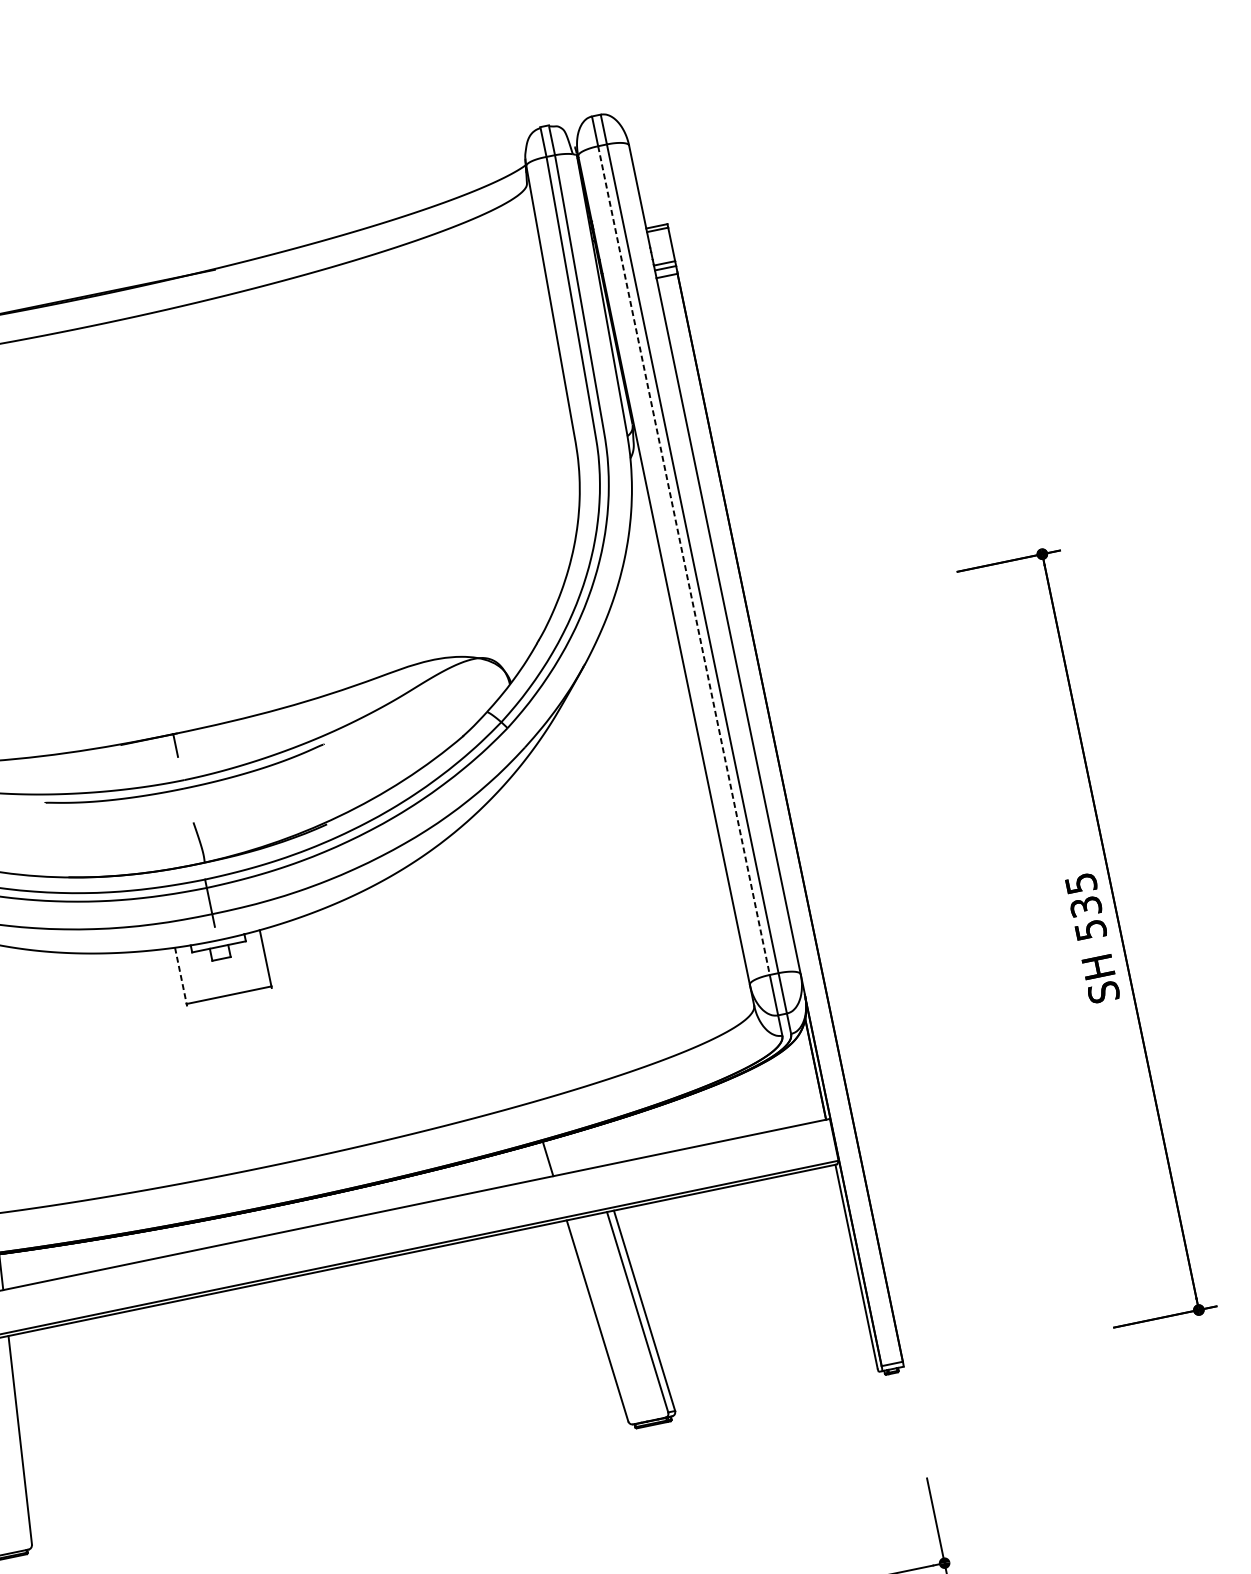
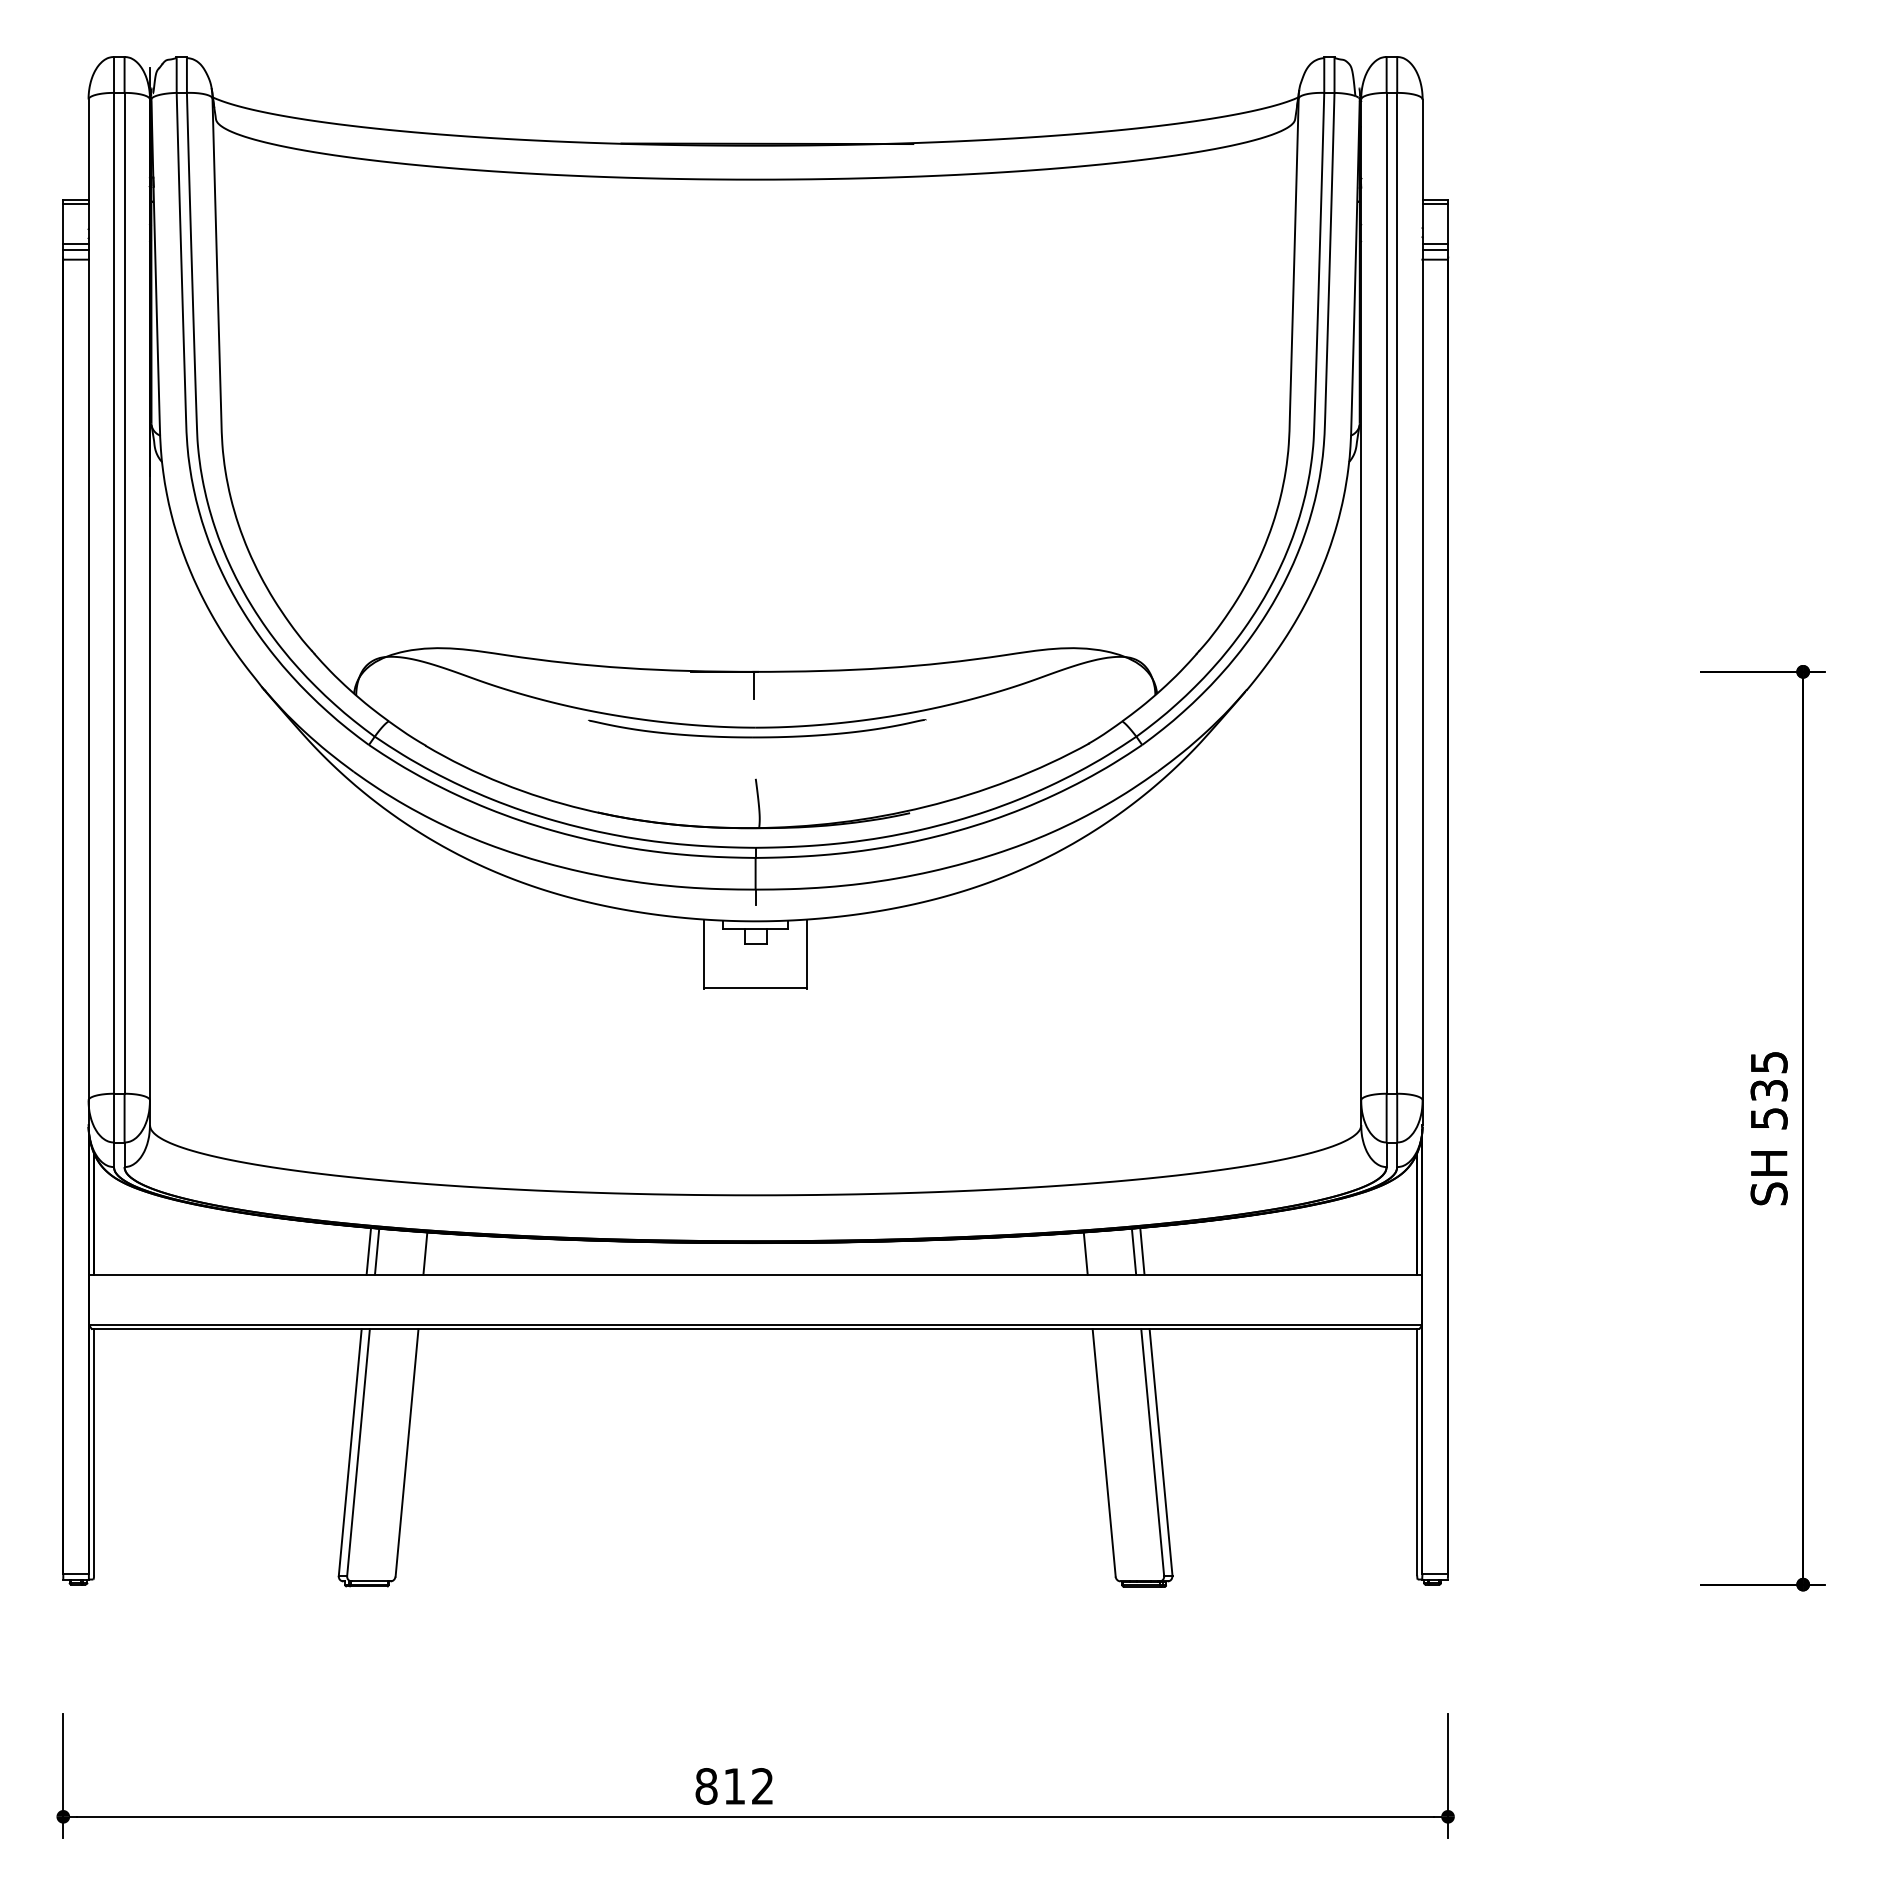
line: (683, 560) -> (1386, 593), dashed -> solid
line: (180, 975) -> (704, 953), dashed -> solid
line: (594, 1146) -> (1142, 1250), added
line: (587, 1149) -> (1133, 1251), added

